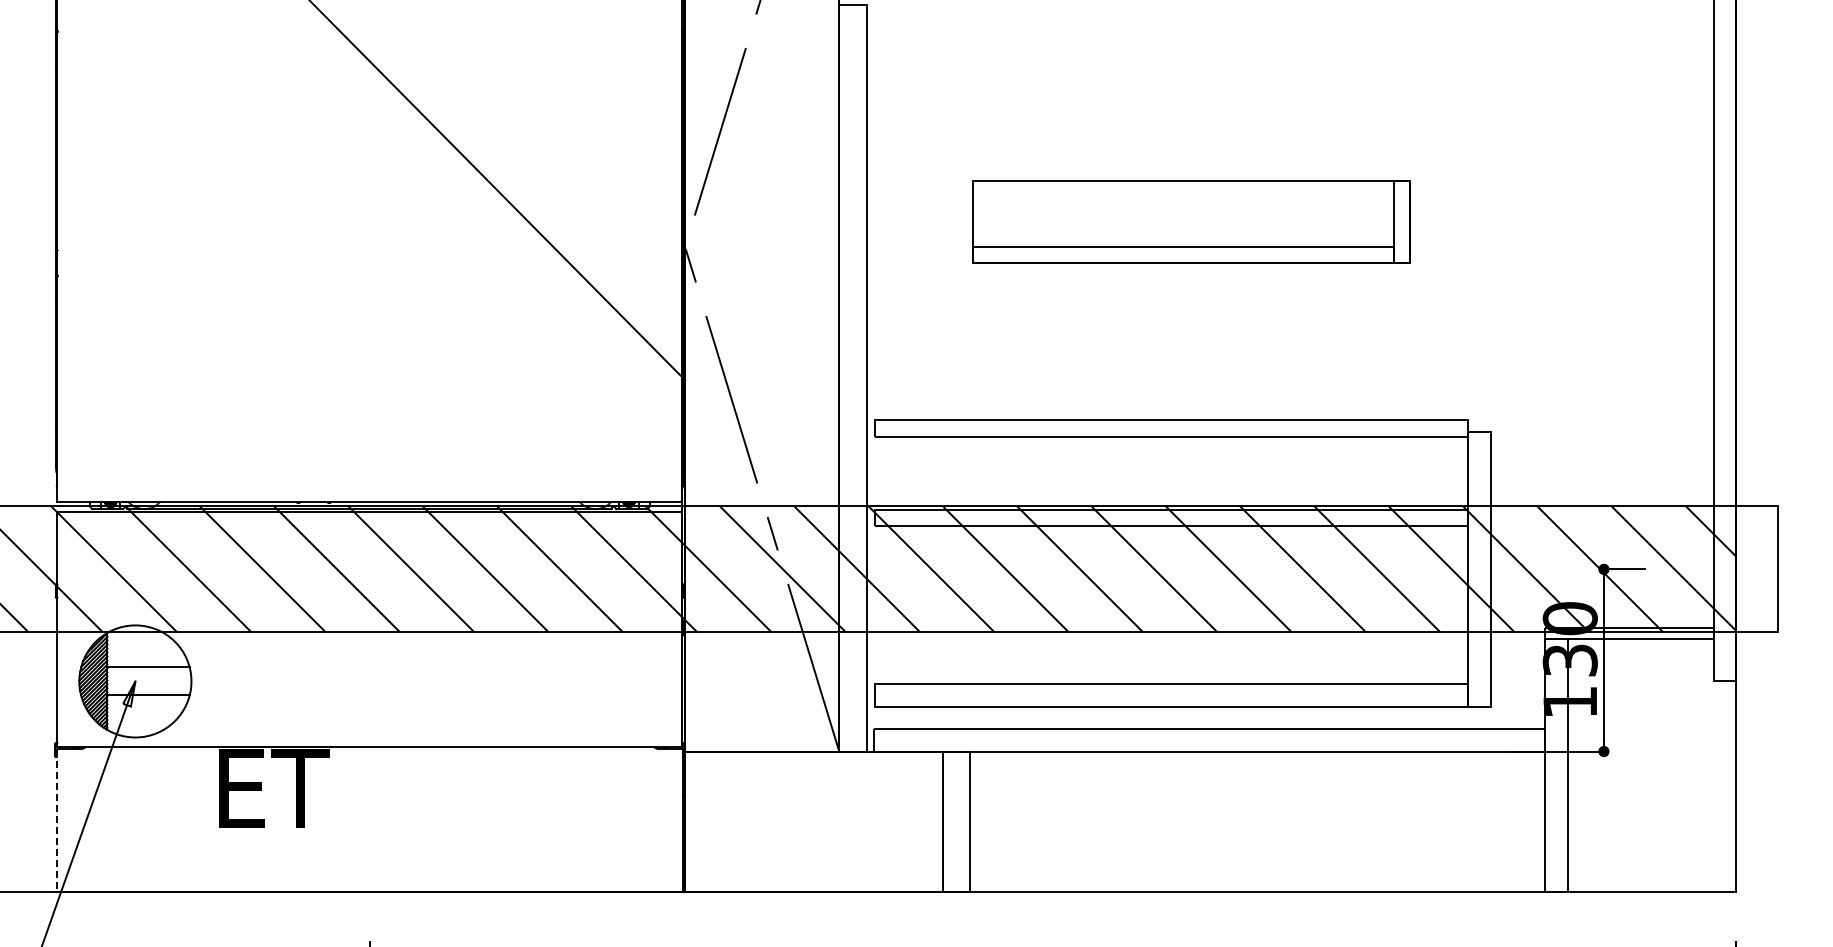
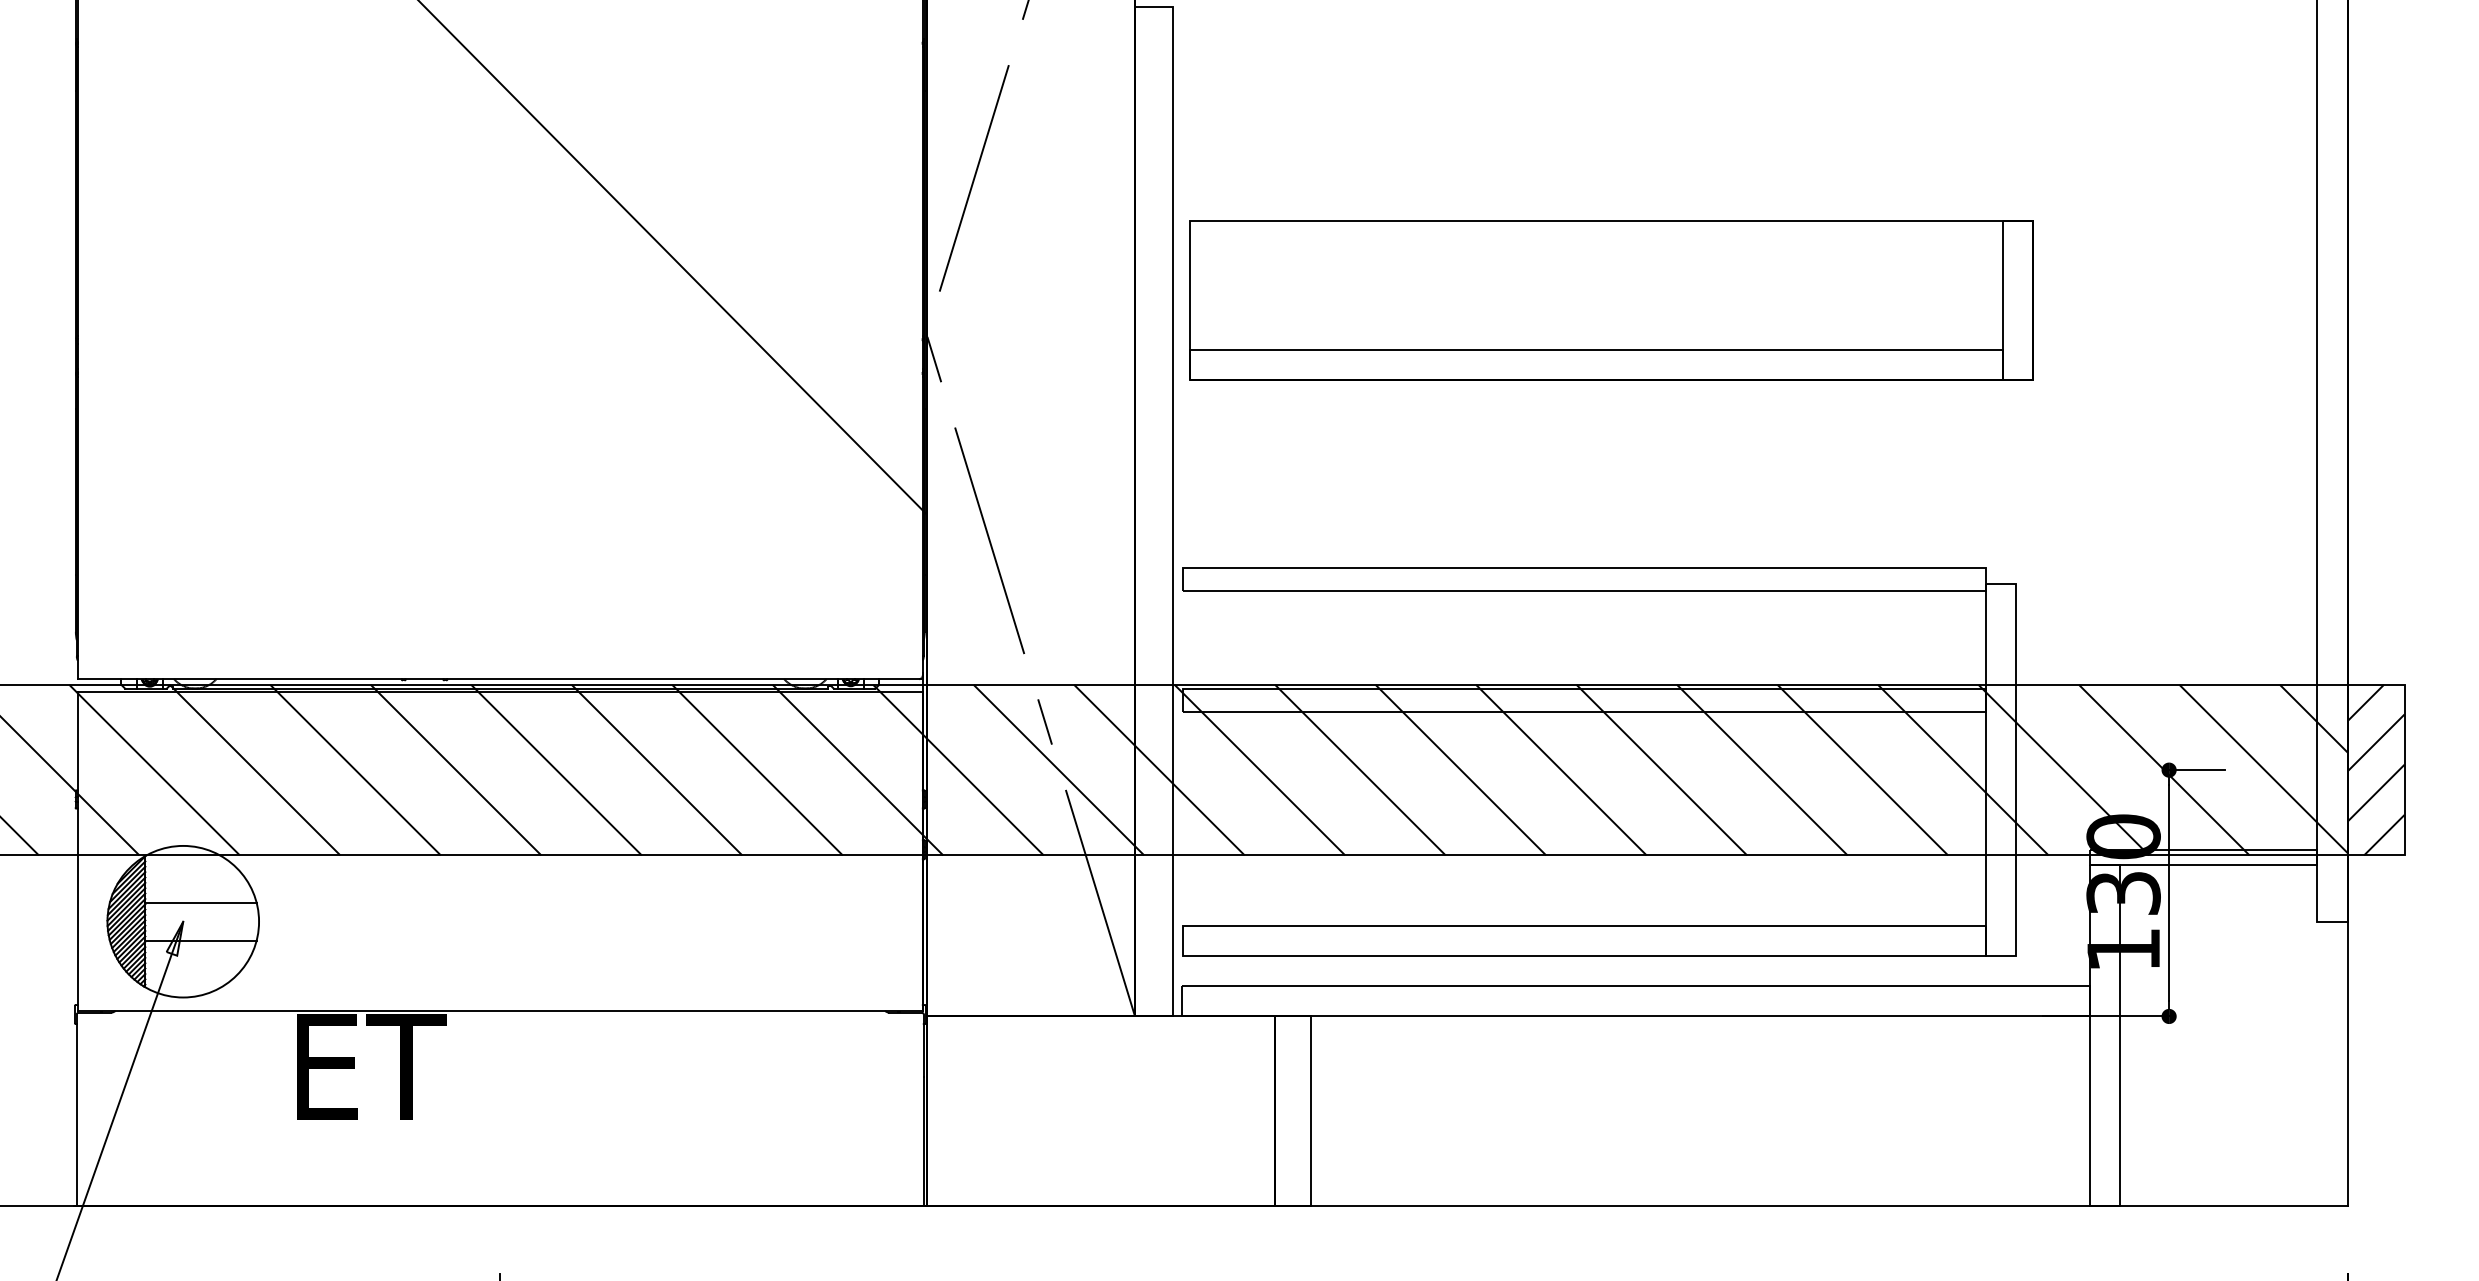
part: (1191, 221) -> (1611, 299), size x1.43
hatch: (1756, 569) -> (2375, 770), added
line: (56, 820) -> (76, 1109), dashed -> solid

